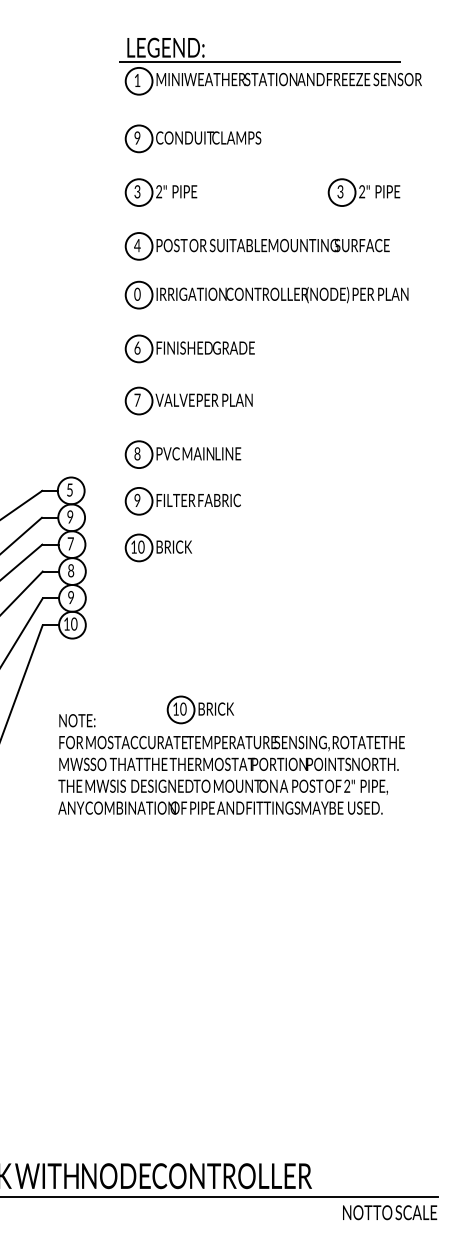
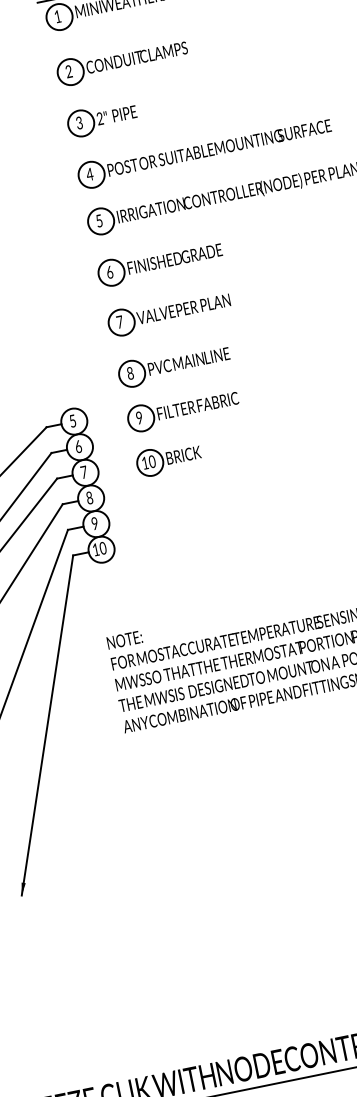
text: (137, 139) -> (69, 73), 9 -> 2
part: (363, 192) -> (295, 79), removed
text: (137, 293) -> (99, 220), 0 -> 5
text: (70, 516) -> (78, 446), 9 -> 6
part: (199, 709) -> (239, 605), removed

